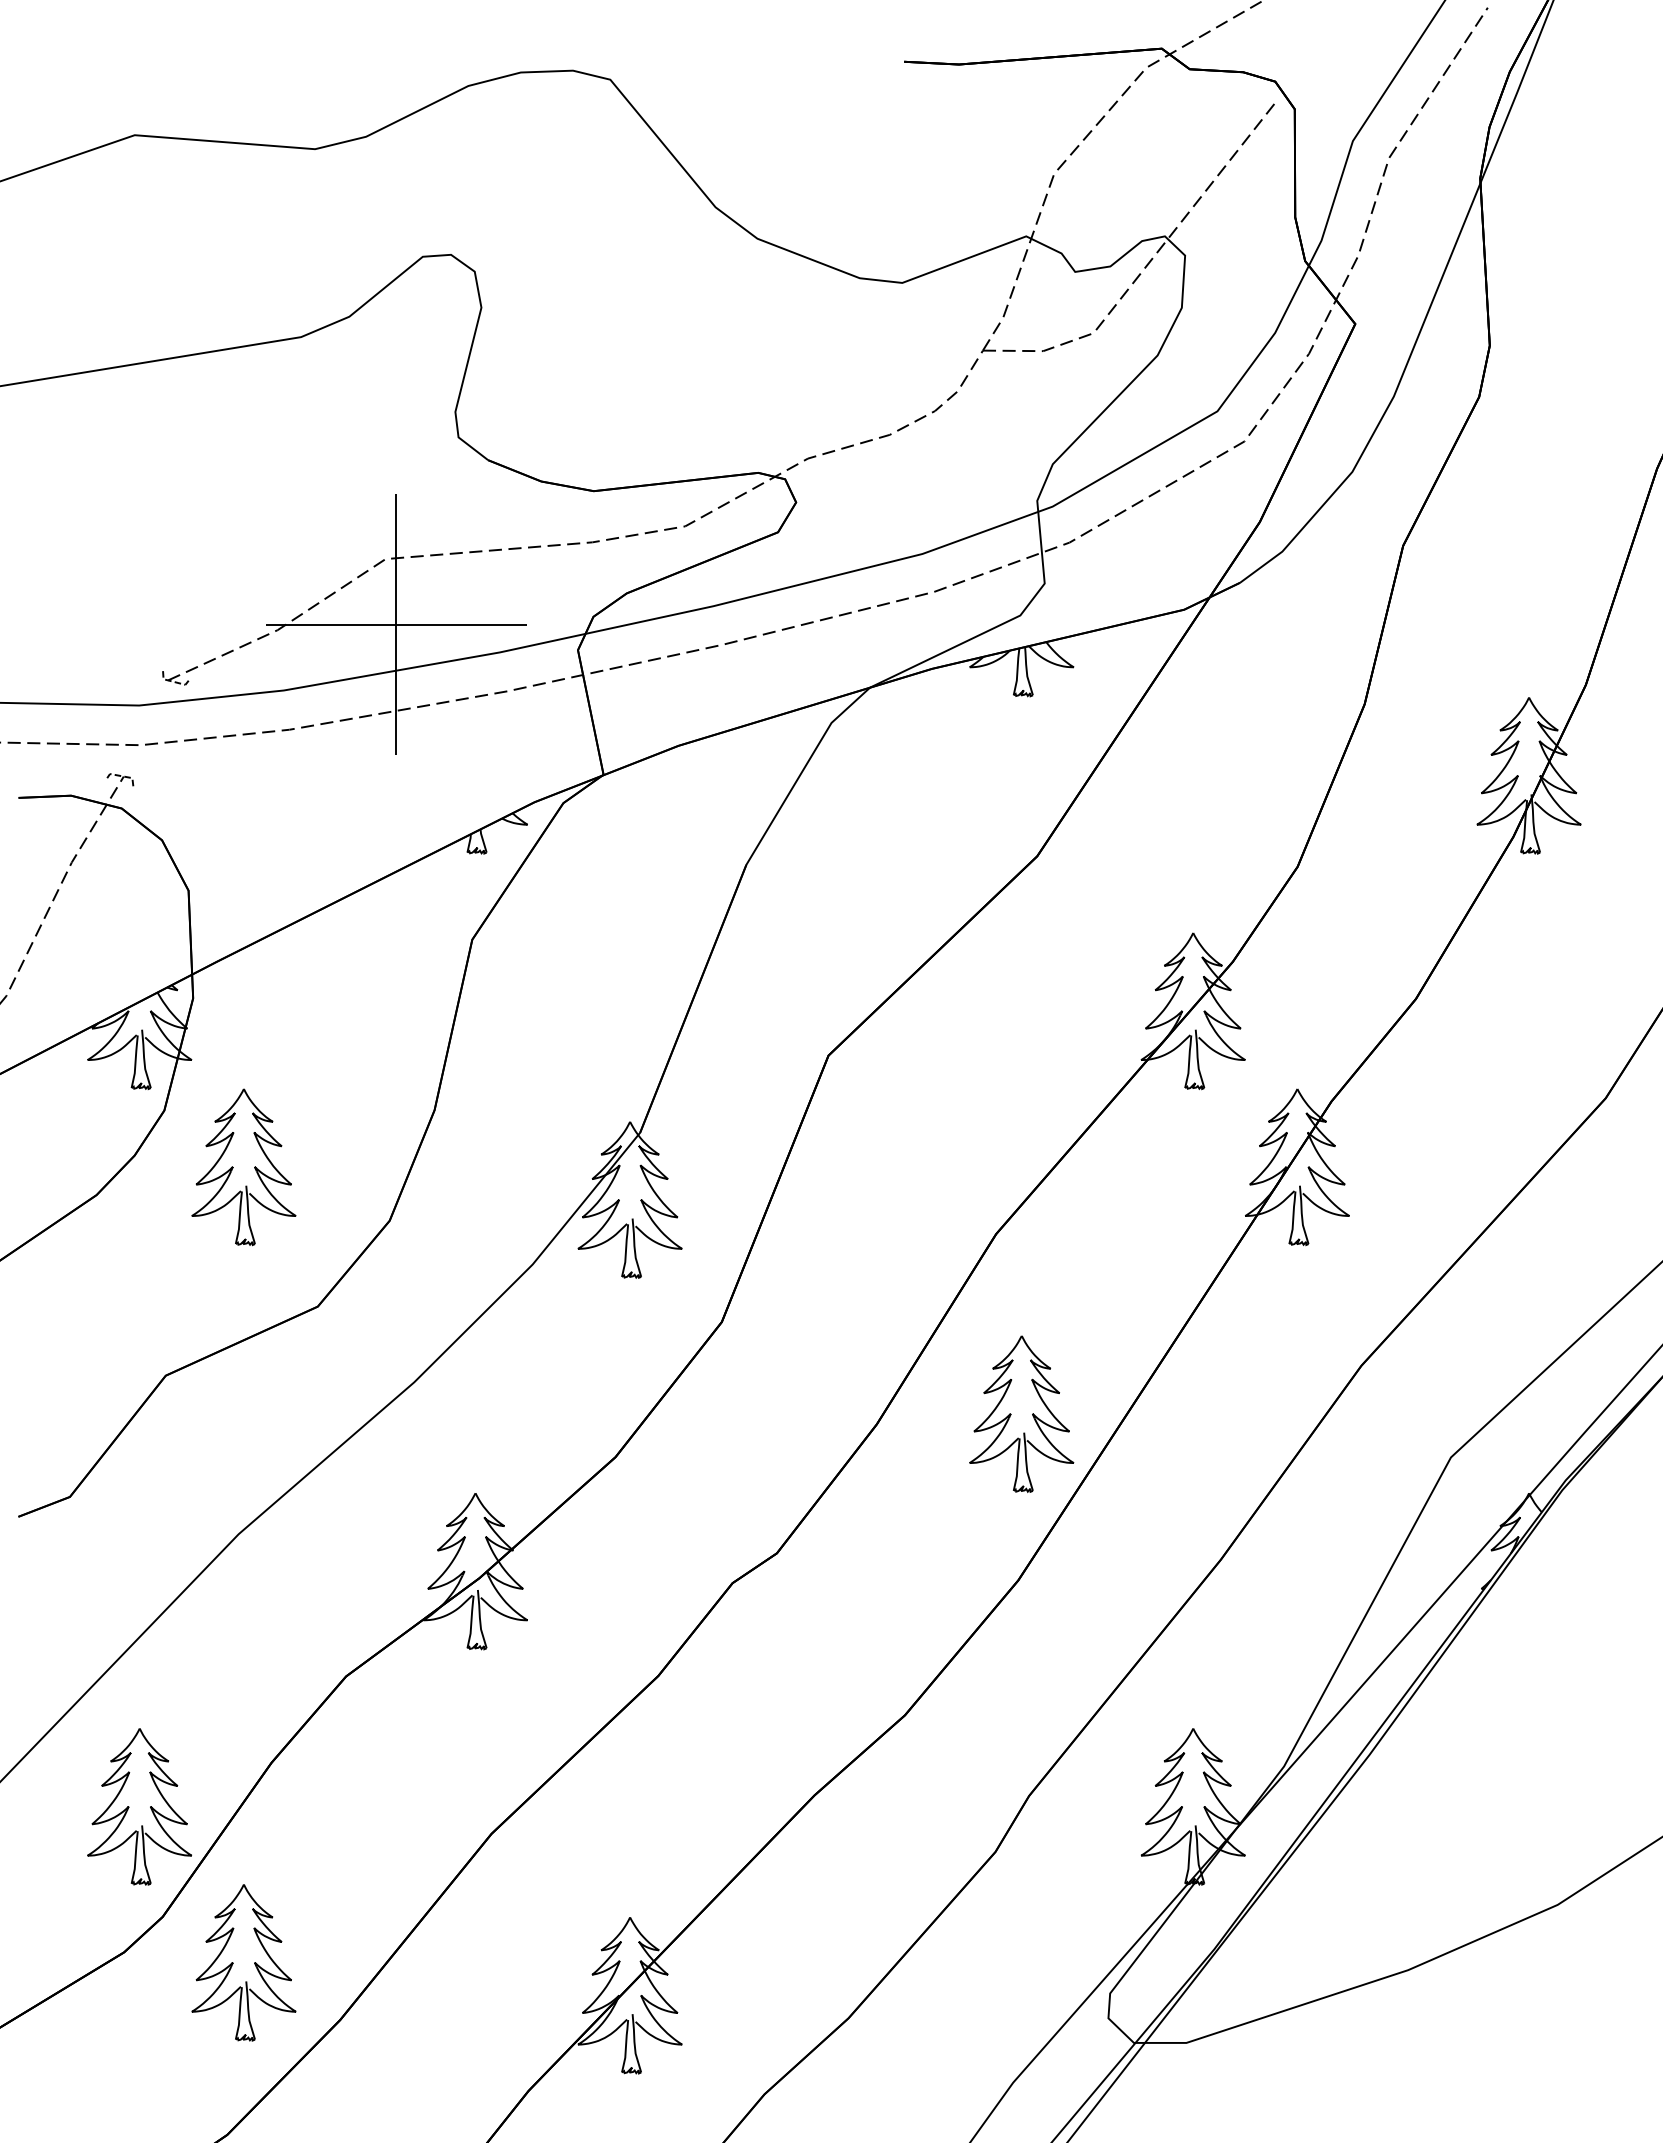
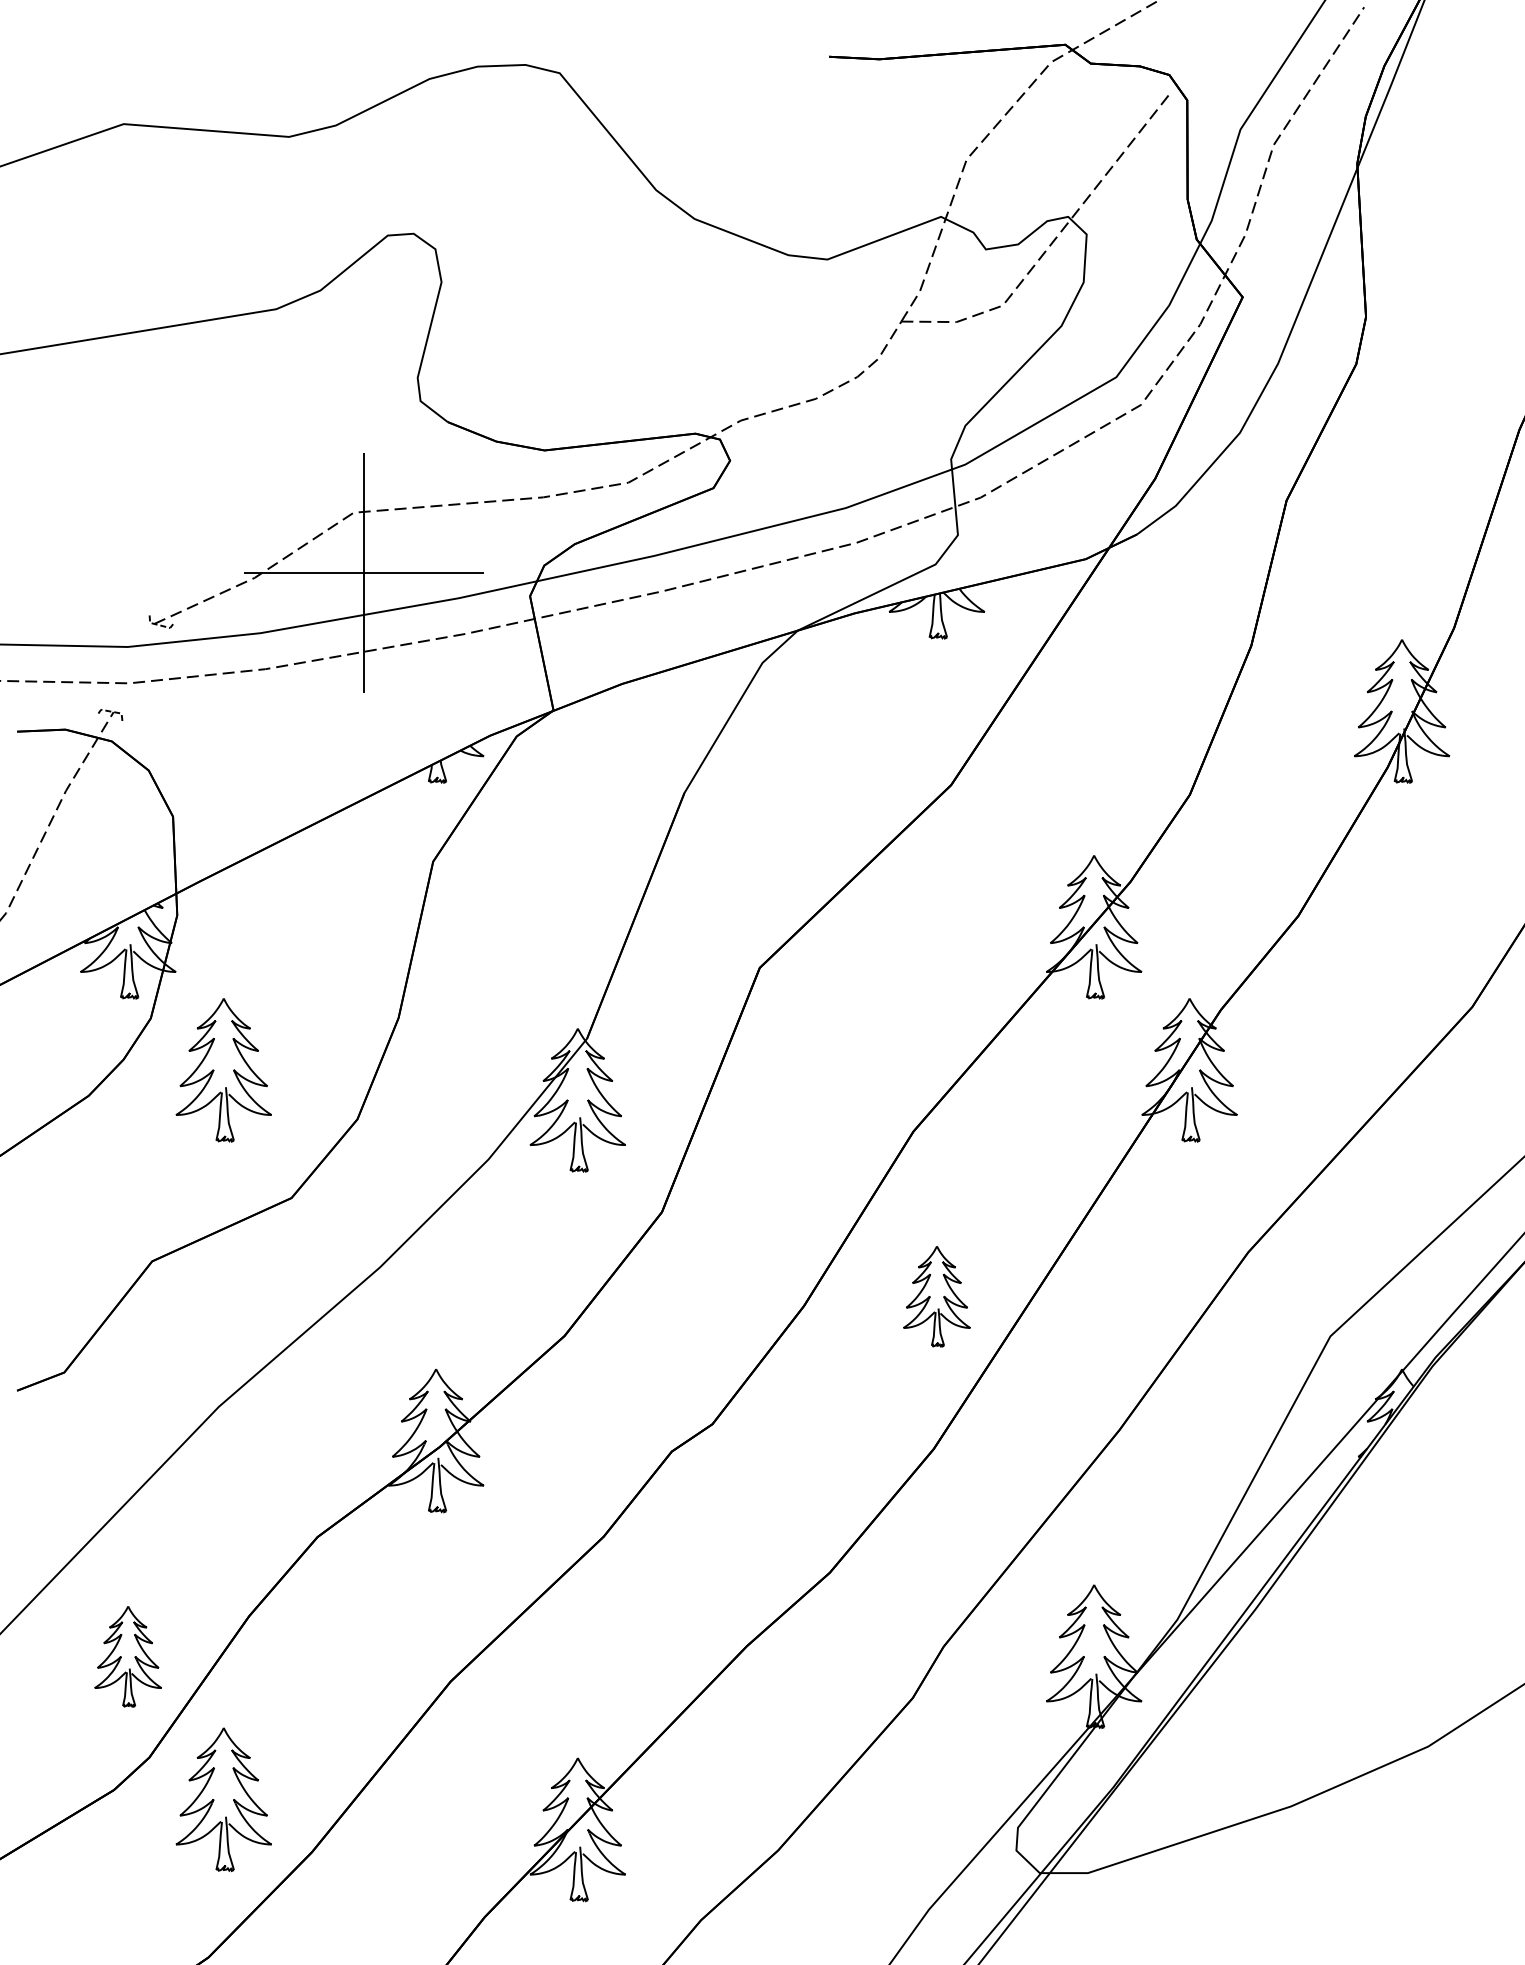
part: (1021, 1413) -> (936, 1296), size x0.7
part: (139, 1806) -> (128, 1656), size x0.7

